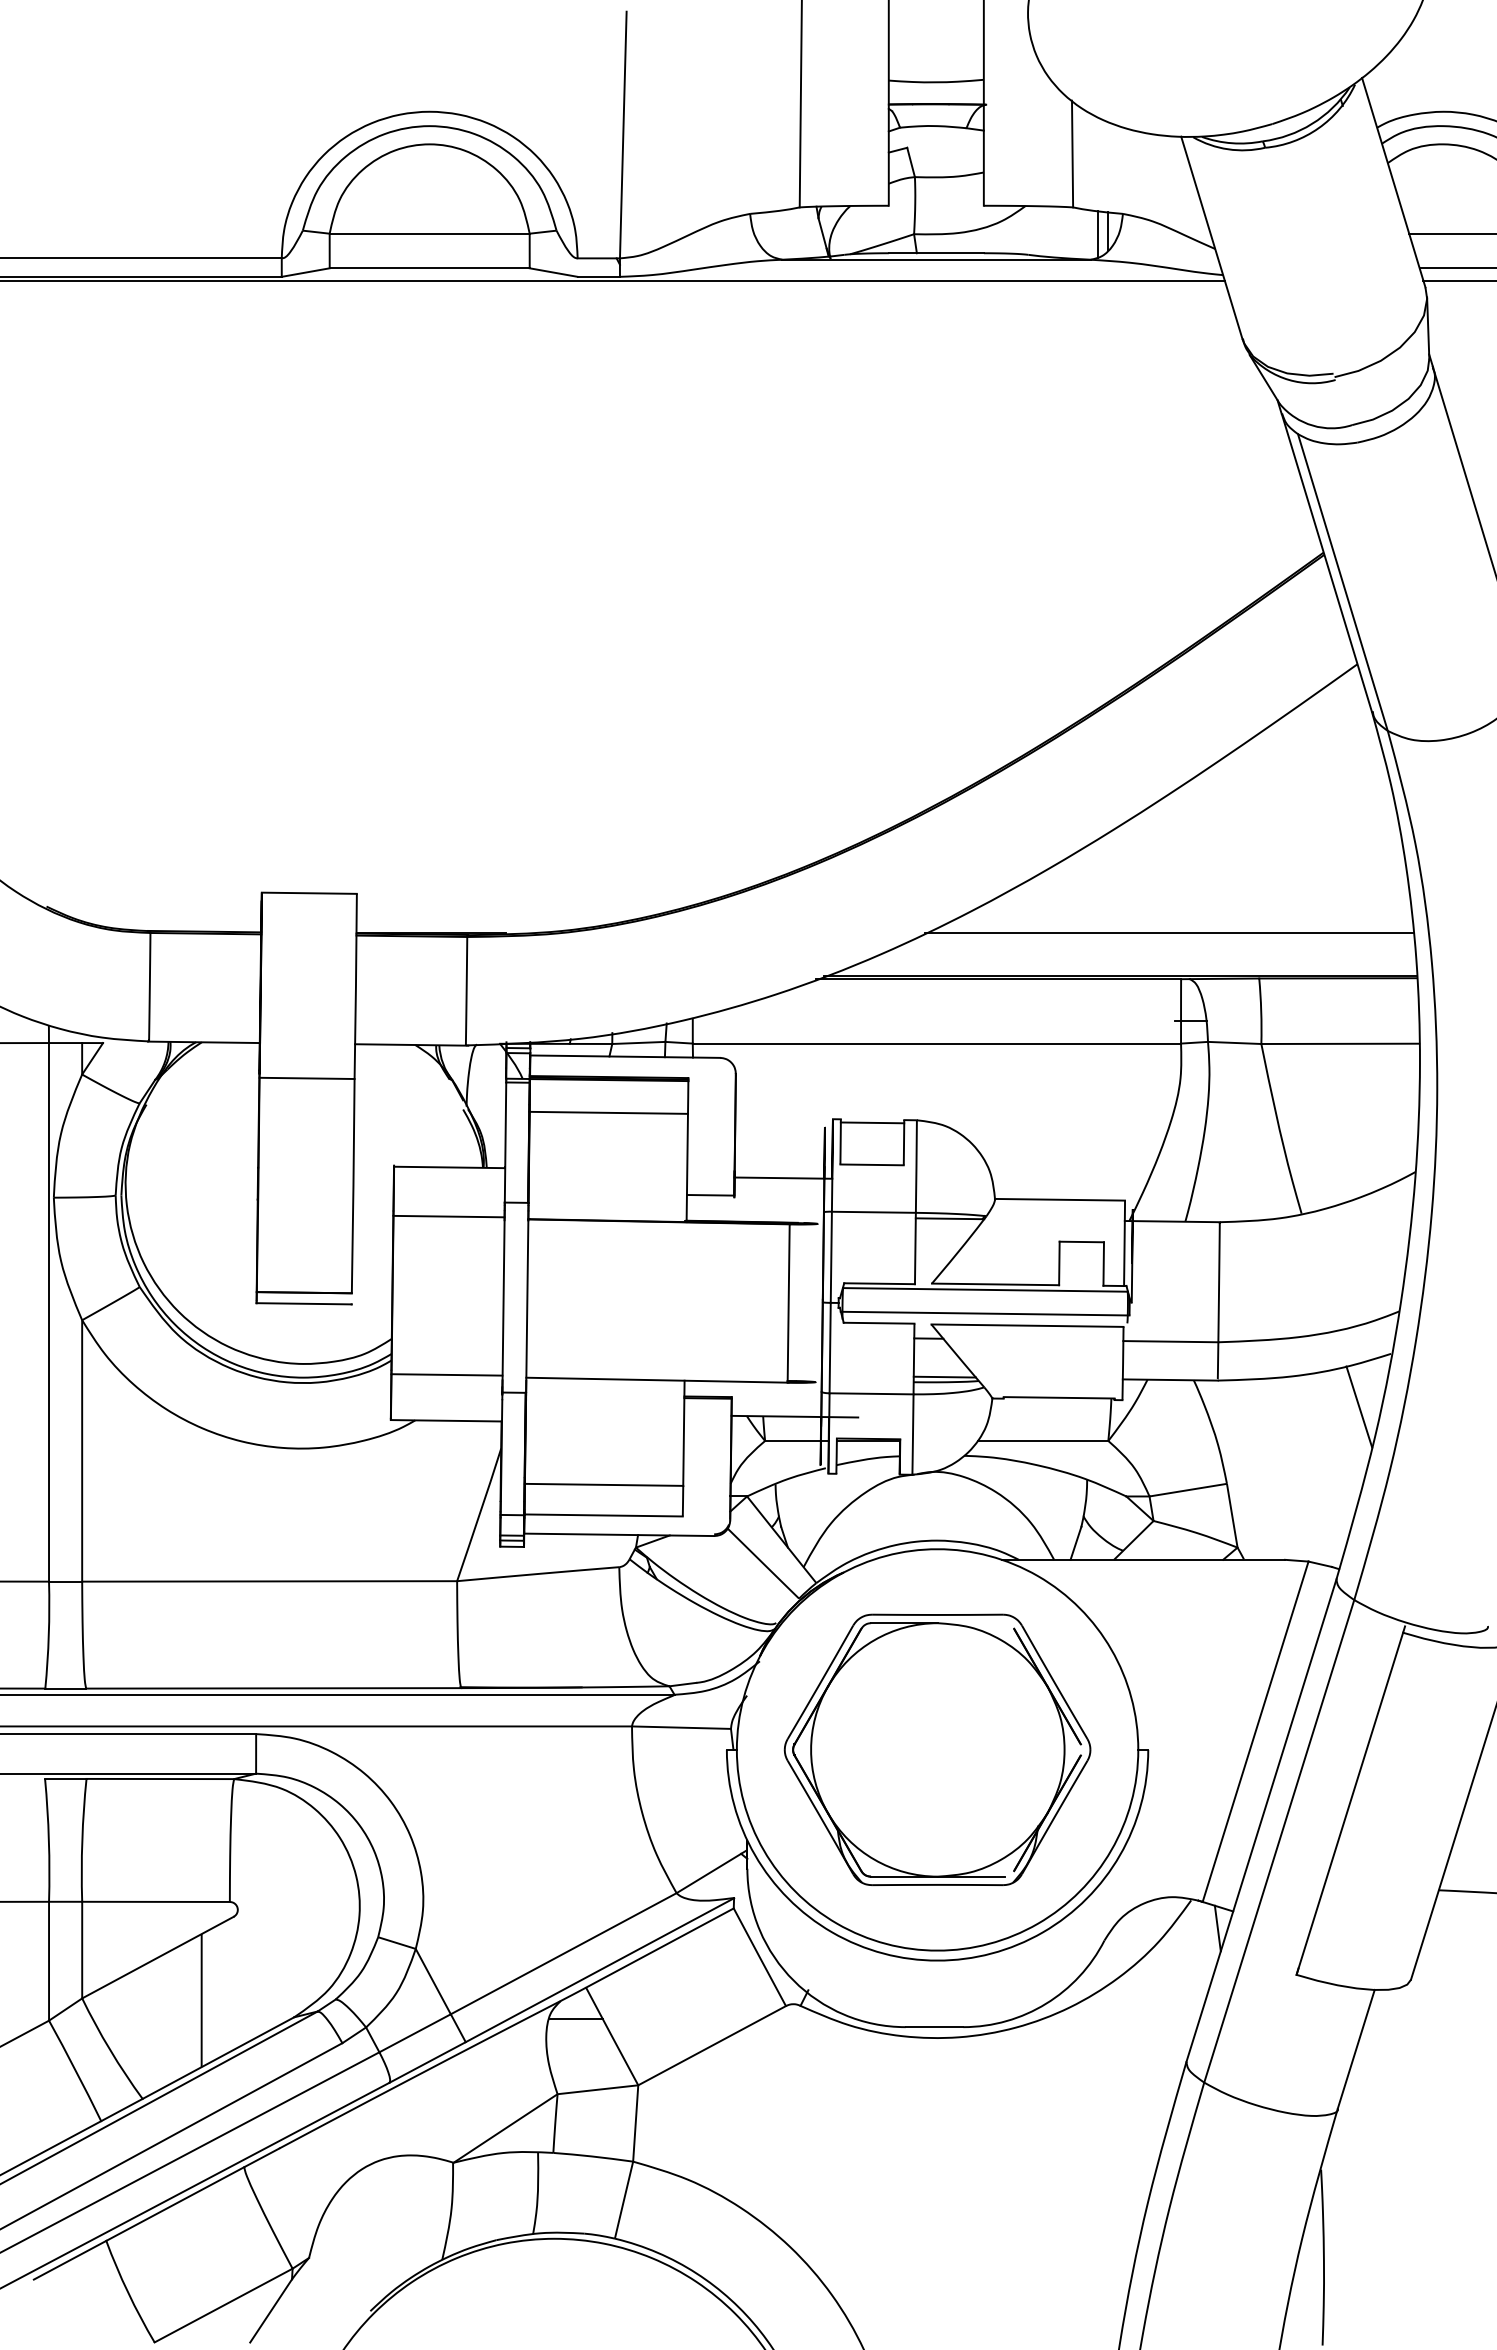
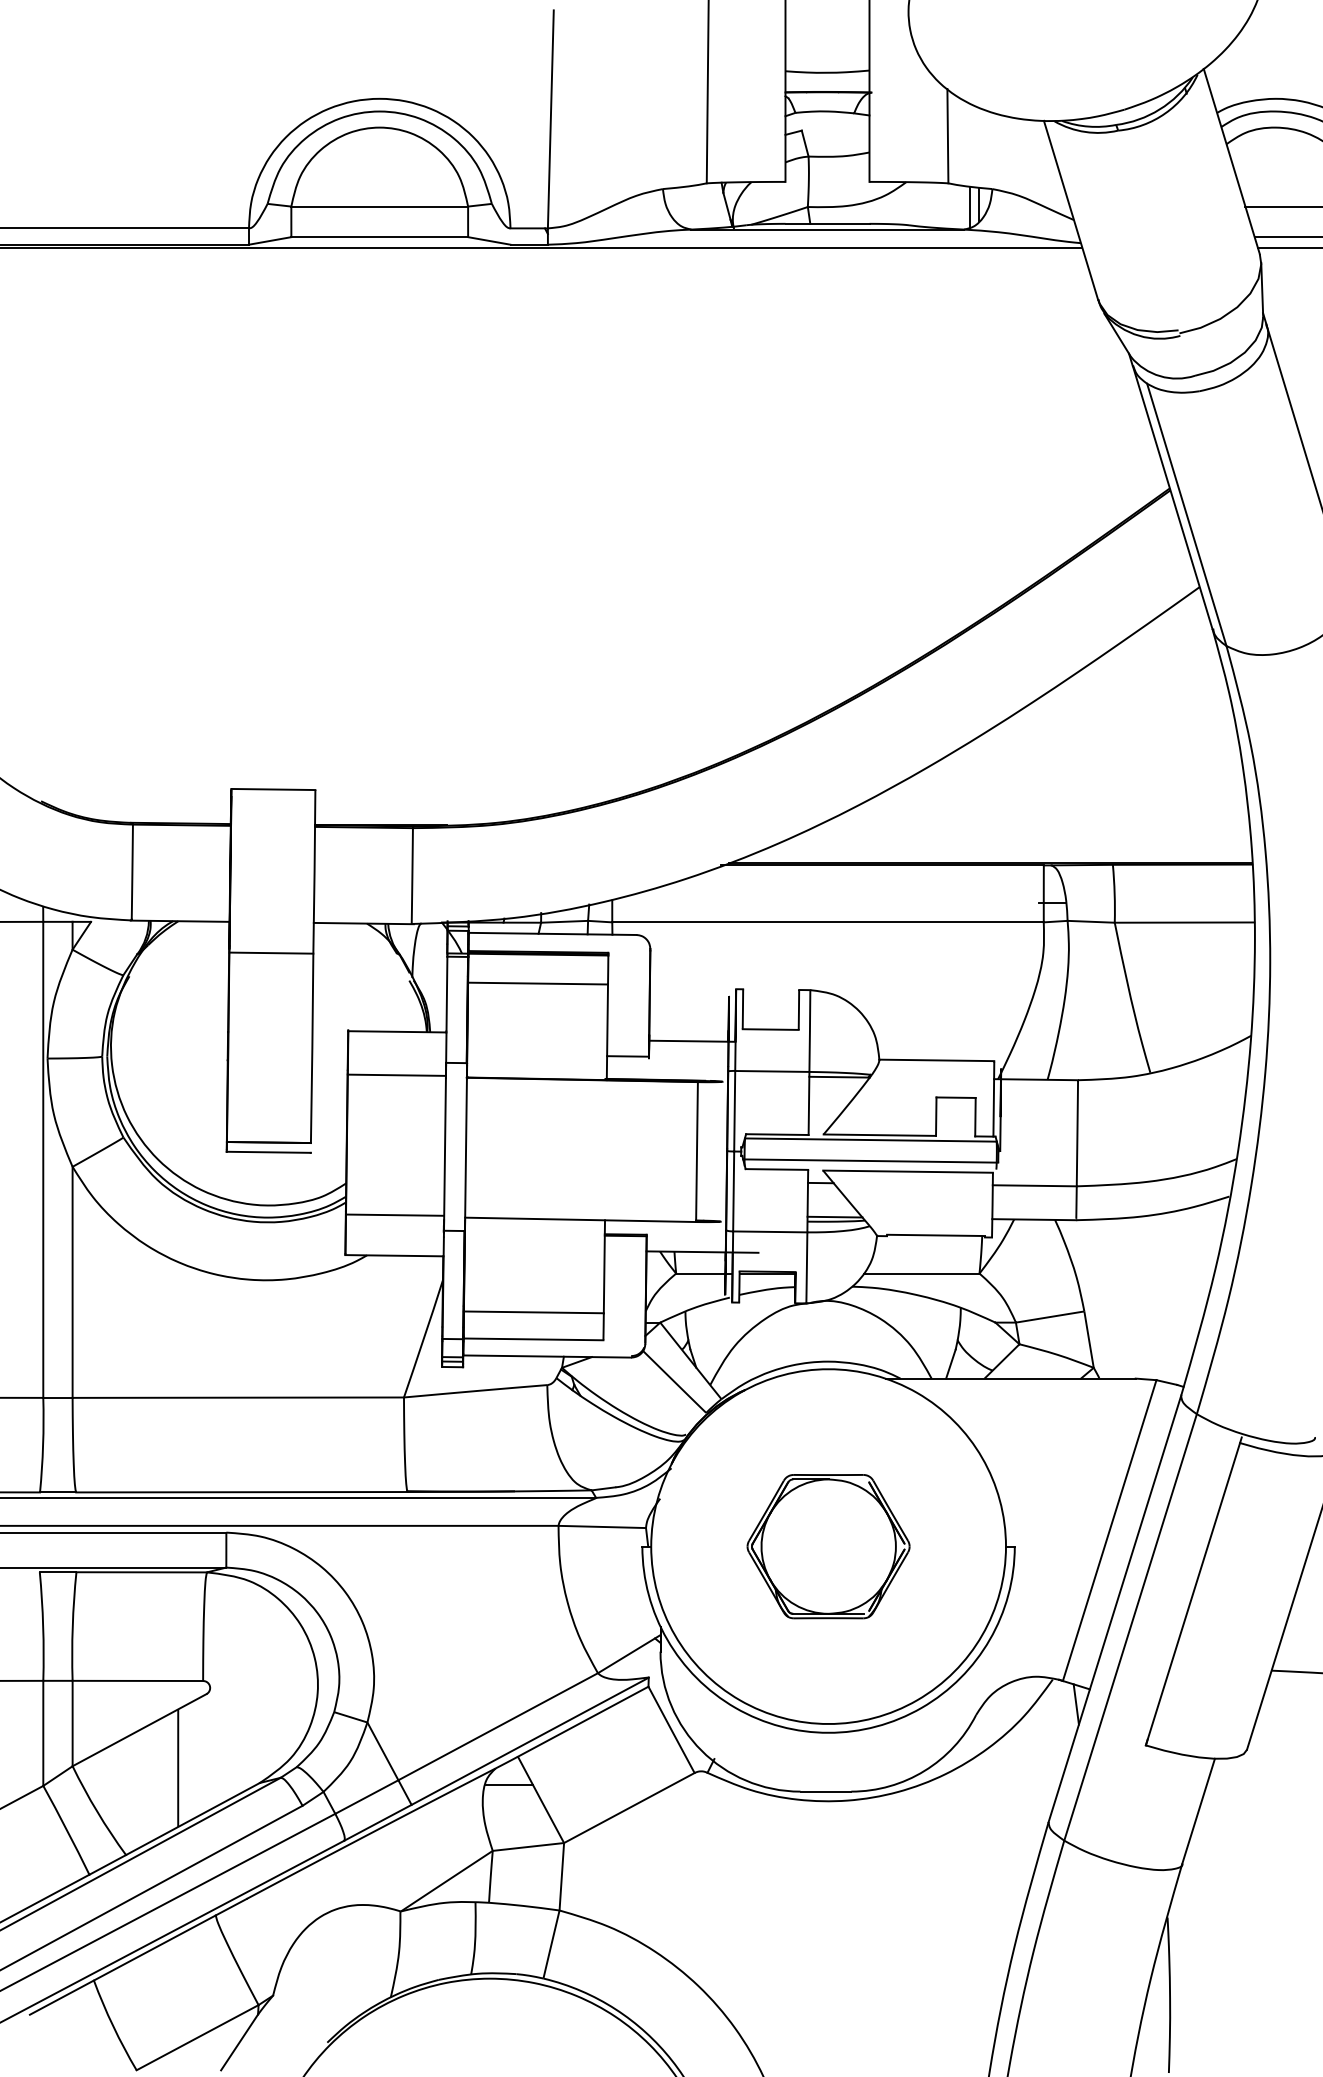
line: (1168, 933) -> (1032, 825), removed
line: (872, 1122) -> (771, 992), removed
line: (1359, 1406) -> (1201, 1243), removed
part: (937, 1749) -> (828, 1546), size x0.6

